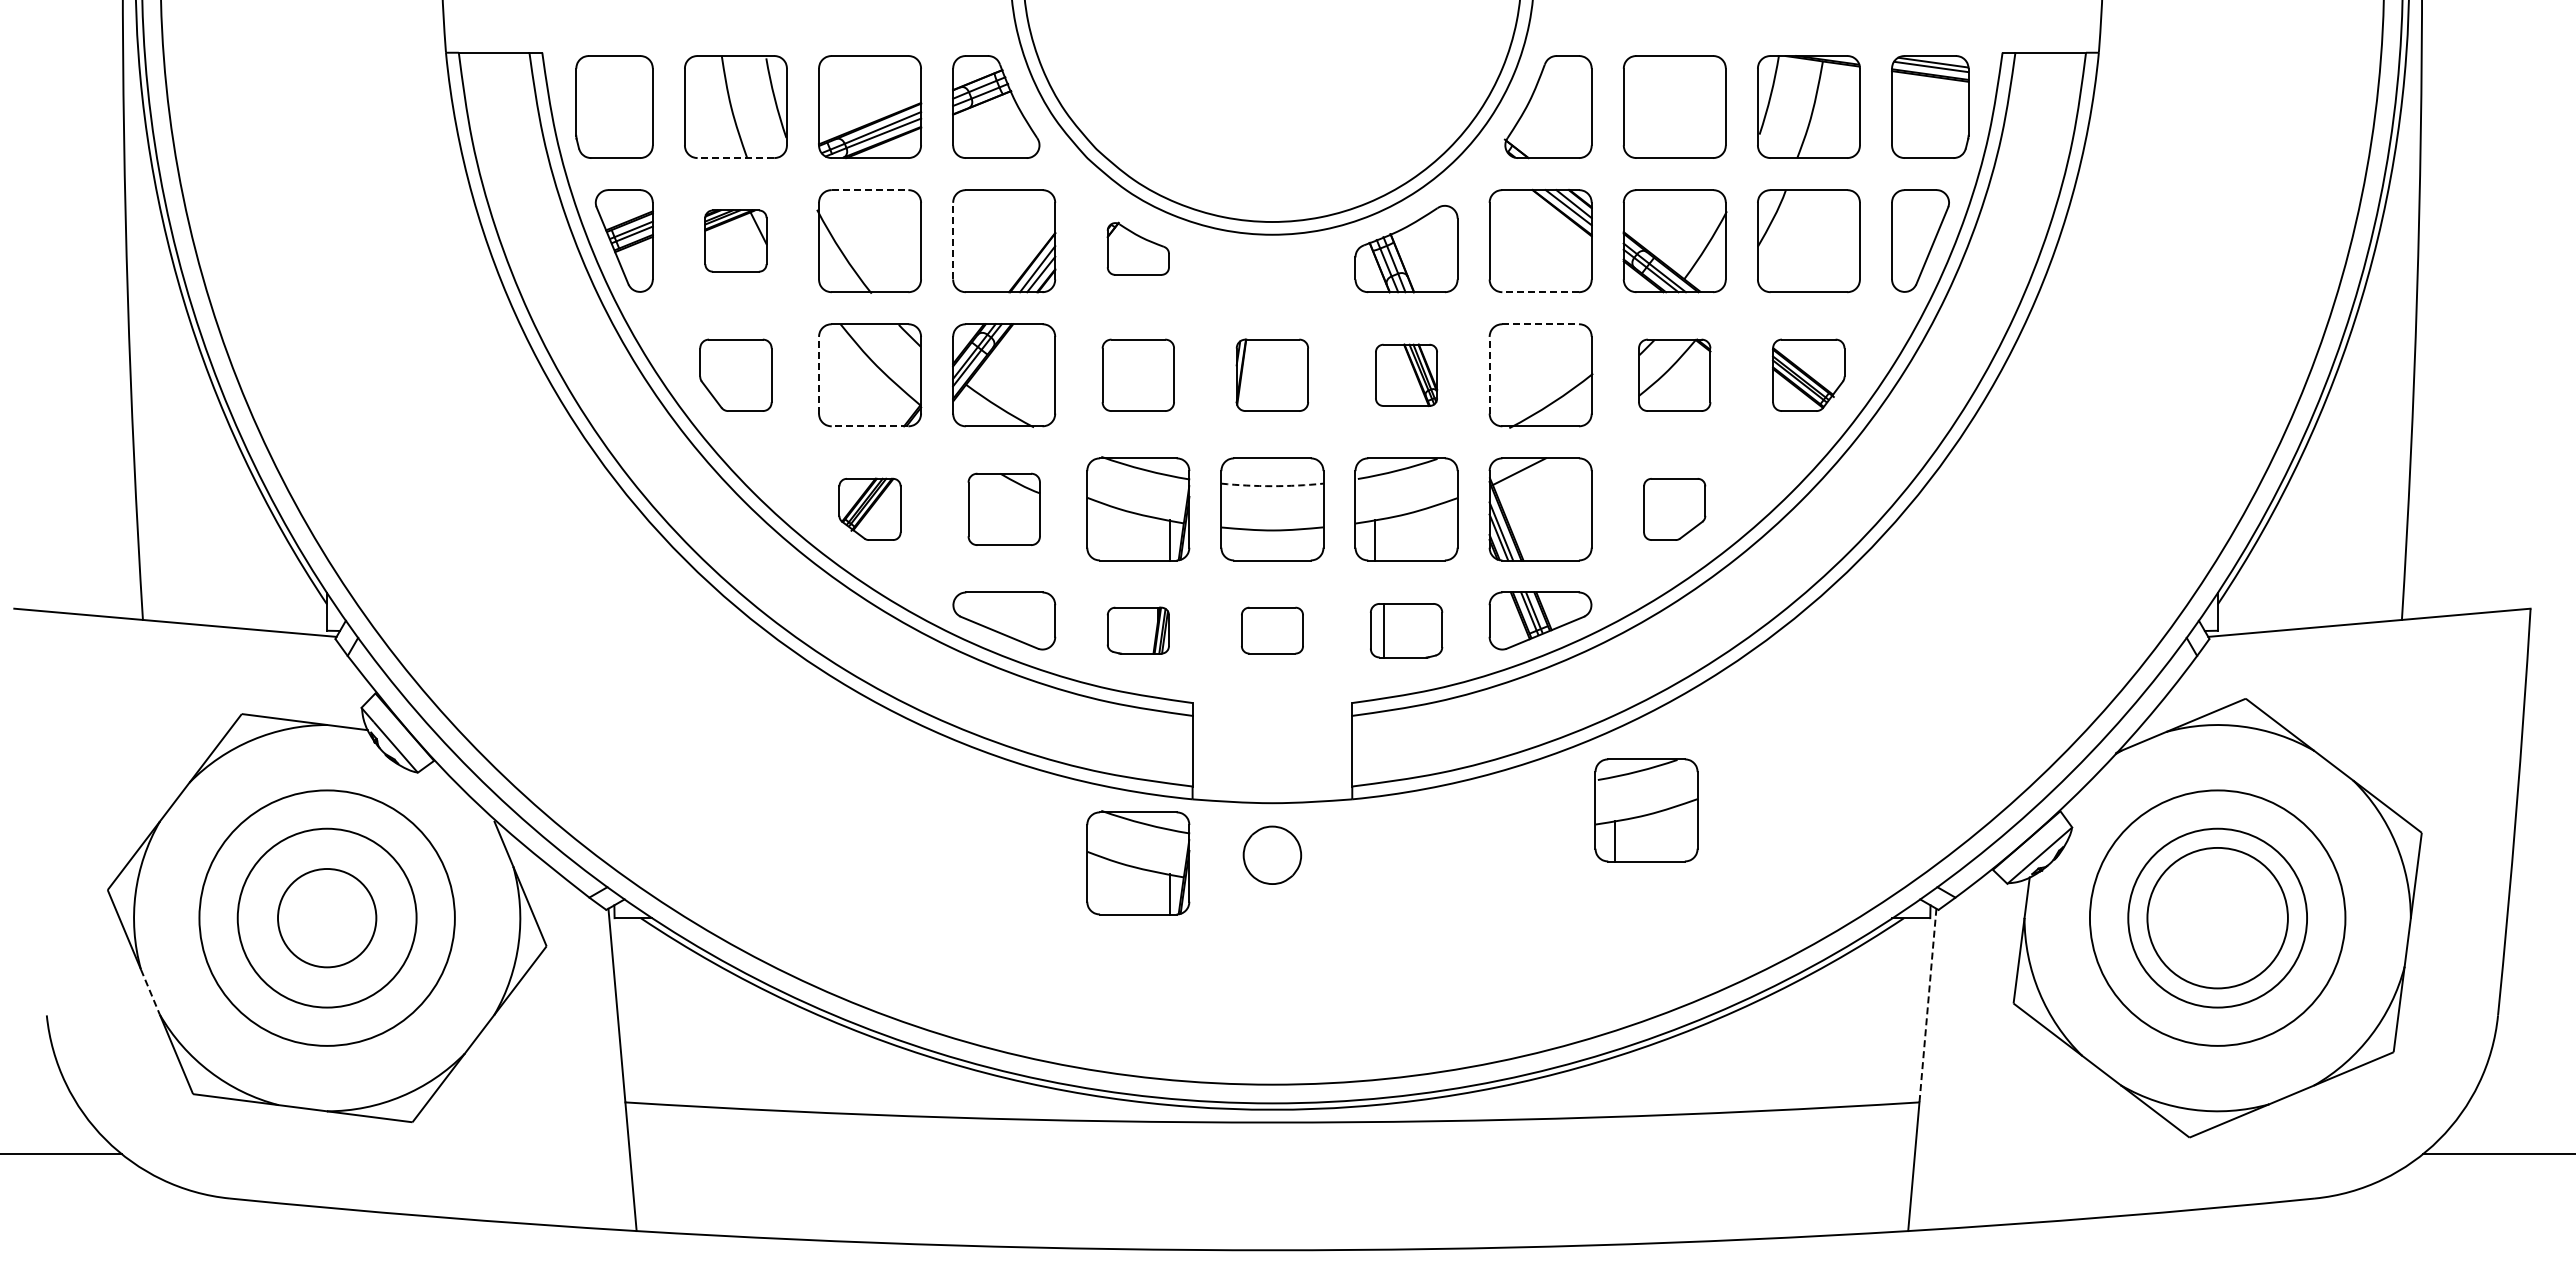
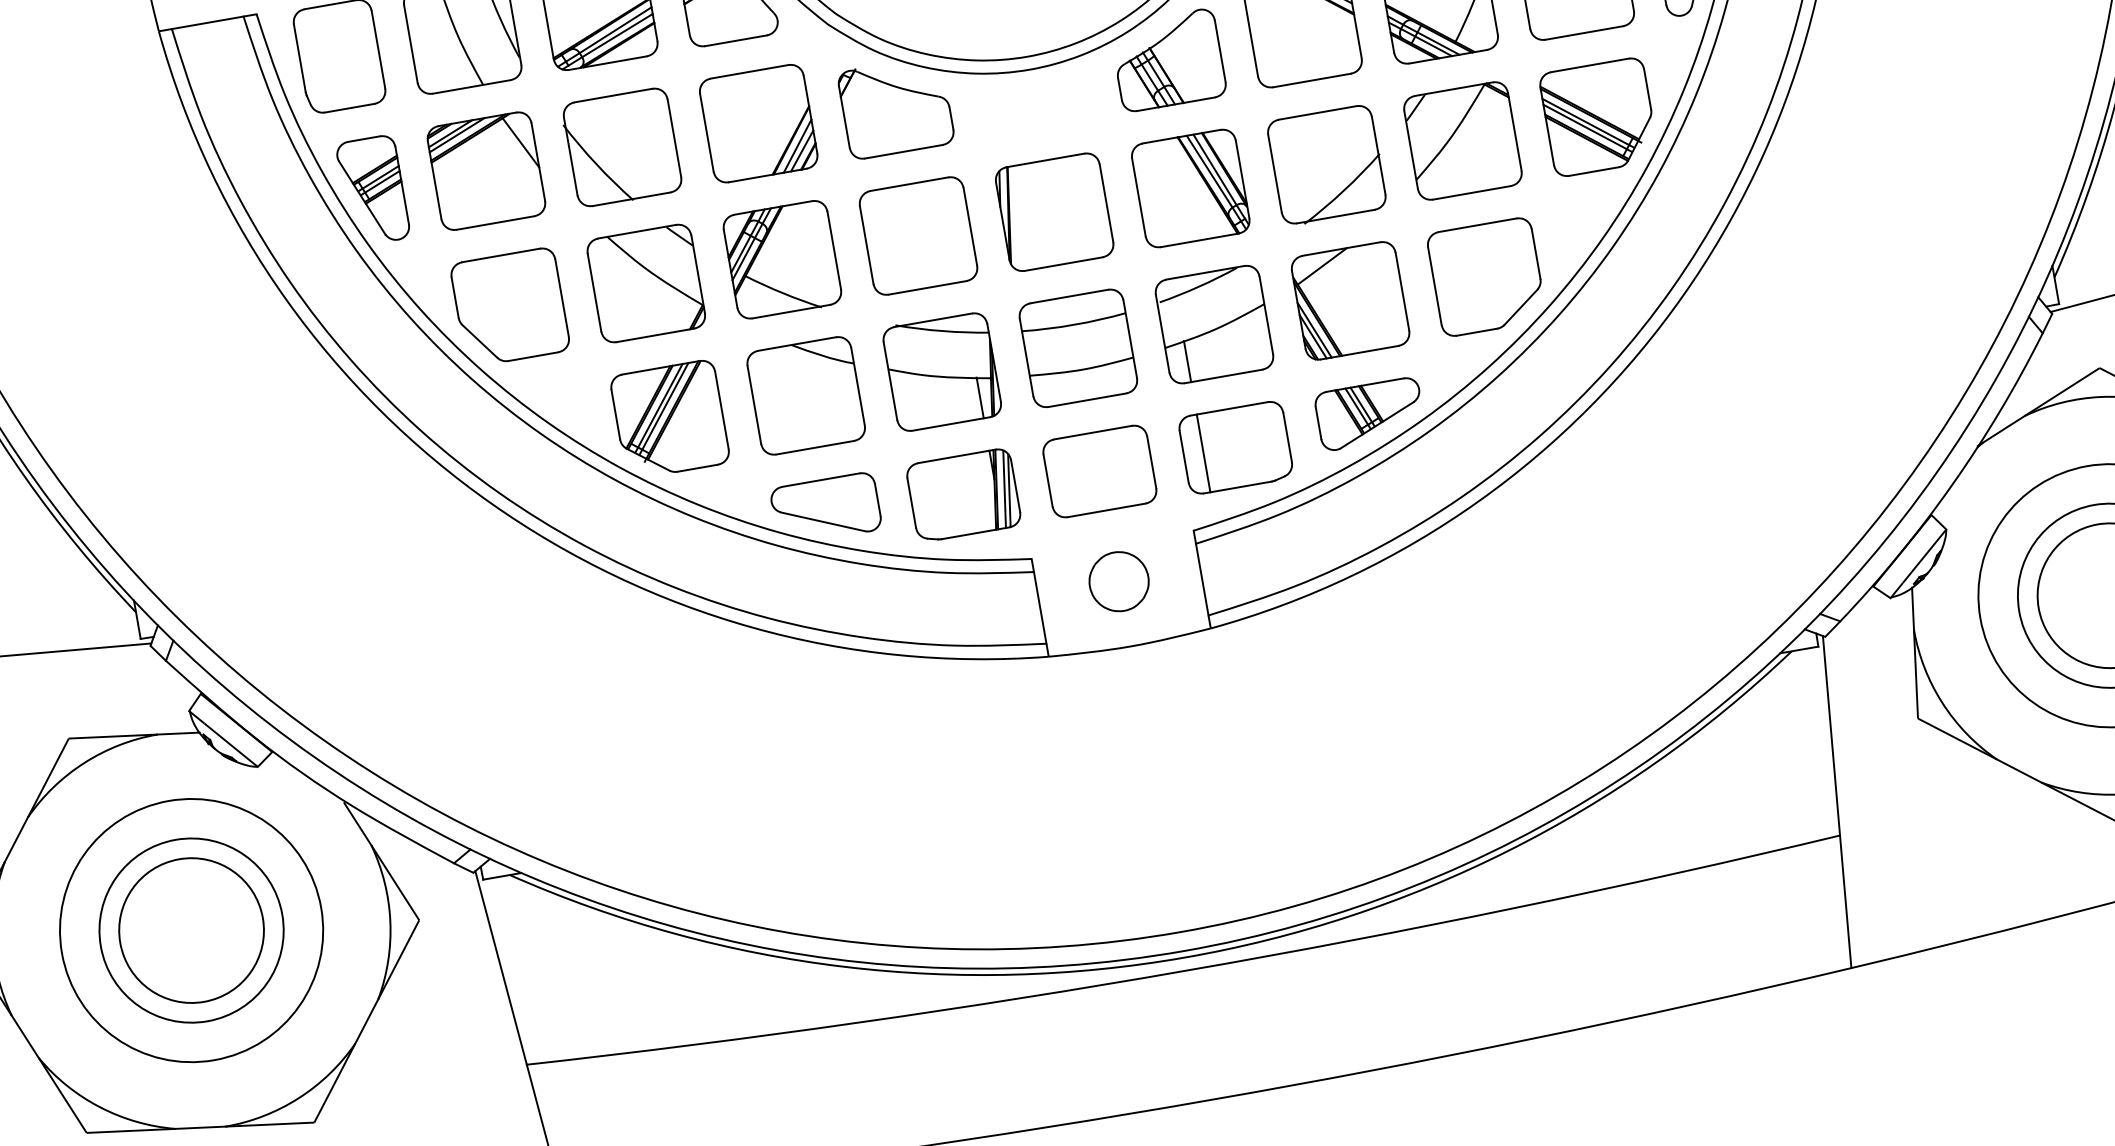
line: (735, 158) -> (471, 87), dashed -> solid
line: (870, 190) -> (614, 95), dashed -> solid
part: (735, 240) -> (485, 170), size x1.67
line: (953, 240) -> (707, 131), dashed -> solid
part: (1138, 248) -> (896, 107), size x1.67
line: (1540, 292) -> (1312, 80), dashed -> solid
line: (1541, 324) -> (1318, 113), dashed -> solid
line: (818, 374) -> (593, 291), dashed -> solid
line: (1489, 374) -> (1274, 173), dashed -> solid
part: (735, 375) -> (509, 307), size x1.43
part: (1138, 375) -> (918, 236), size x1.43
part: (1272, 375) -> (1054, 212), size x1.43
part: (1406, 375) -> (1190, 188), size x1.67
part: (1674, 375) -> (1462, 141), size x1.43
part: (1808, 375) -> (1598, 117), size x1.43
line: (869, 426) -> (654, 335), dashed -> solid
arc: (1272, 486) -> (1074, 325), dashed -> solid
part: (869, 509) -> (669, 419), size x1.67
part: (1004, 509) -> (806, 395), size x1.43
part: (1674, 509) -> (1486, 277), size x1.67
part: (1138, 630) -> (963, 494), size x1.67
part: (1272, 630) -> (1099, 471), size x1.67
part: (1406, 630) -> (1235, 447), size x1.43
part: (1646, 810) -> (1511, 587), removed
part: (1272, 854) -> (1119, 580), moved
part: (1138, 862) -> (1005, 730), removed
circle: (326, 917) -> (190, 930), size x1.43
line: (150, 992) -> (25, 1037), dashed -> solid
line: (1927, 1006) -> (1831, 736), dashed -> solid

